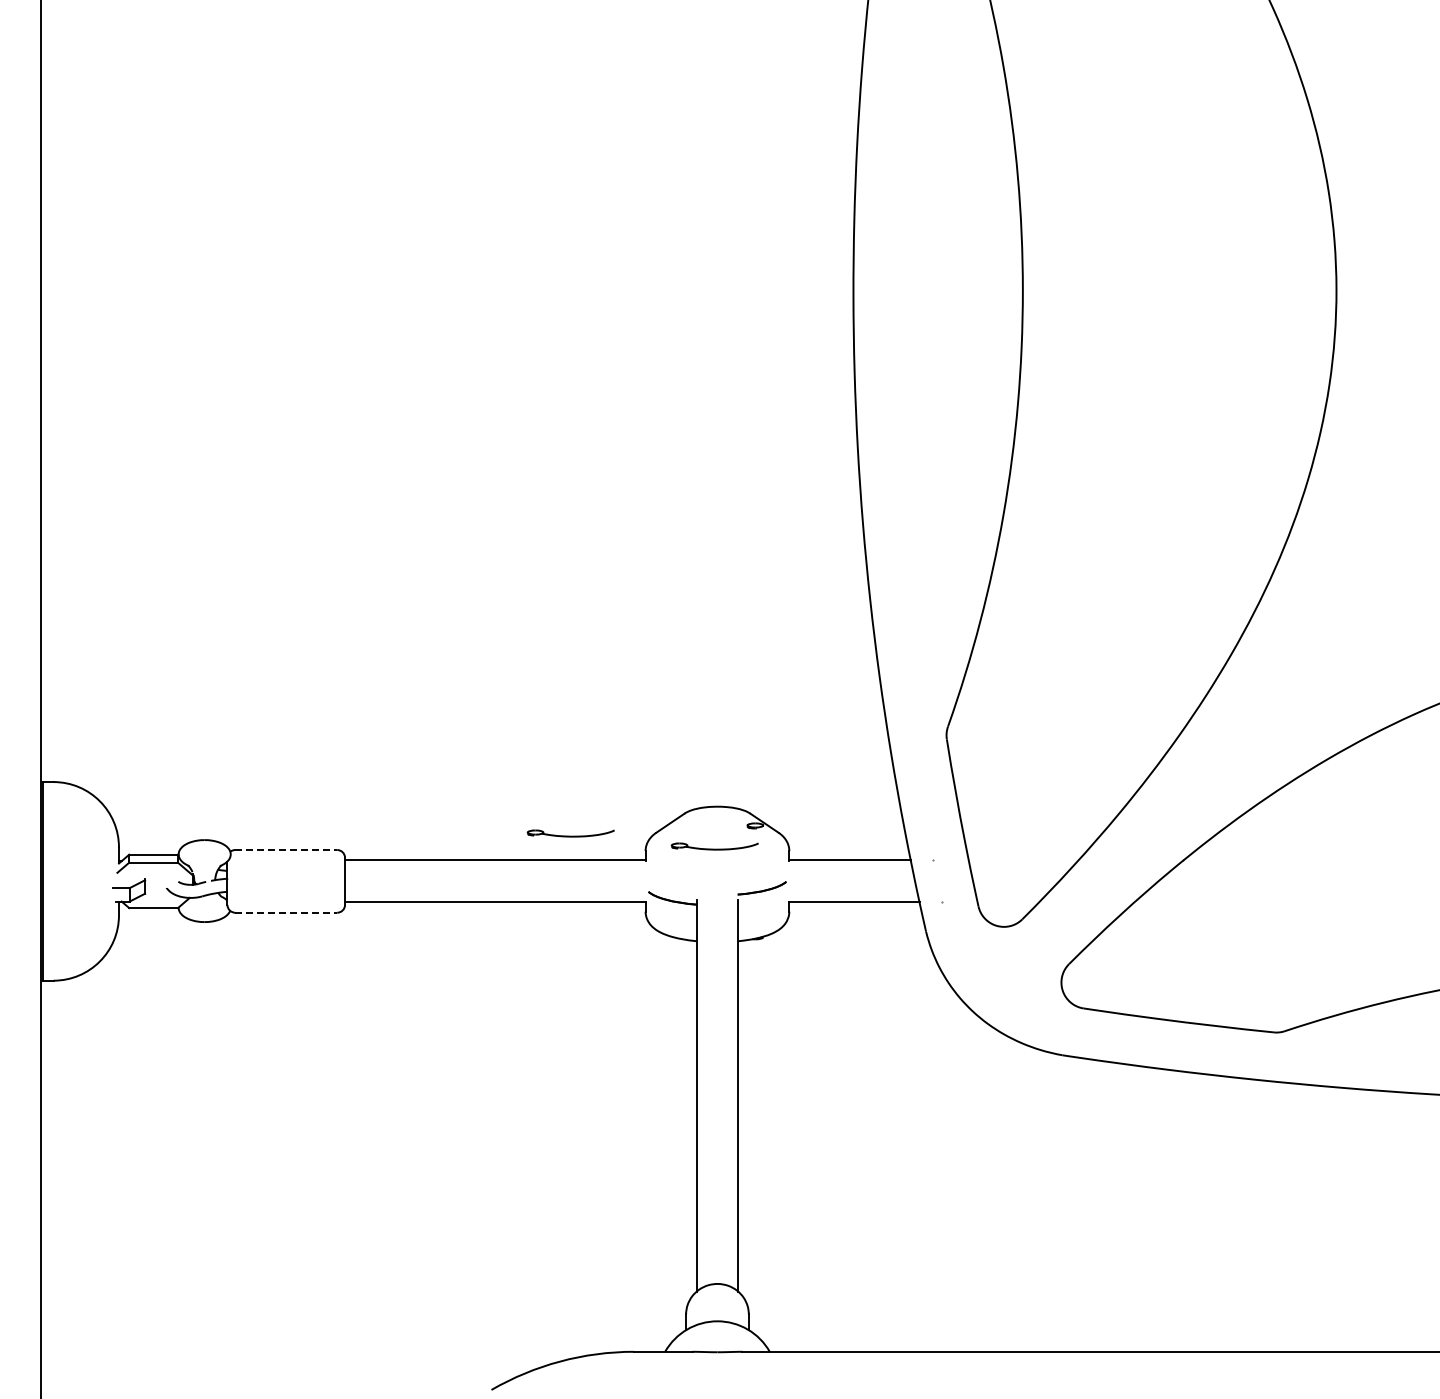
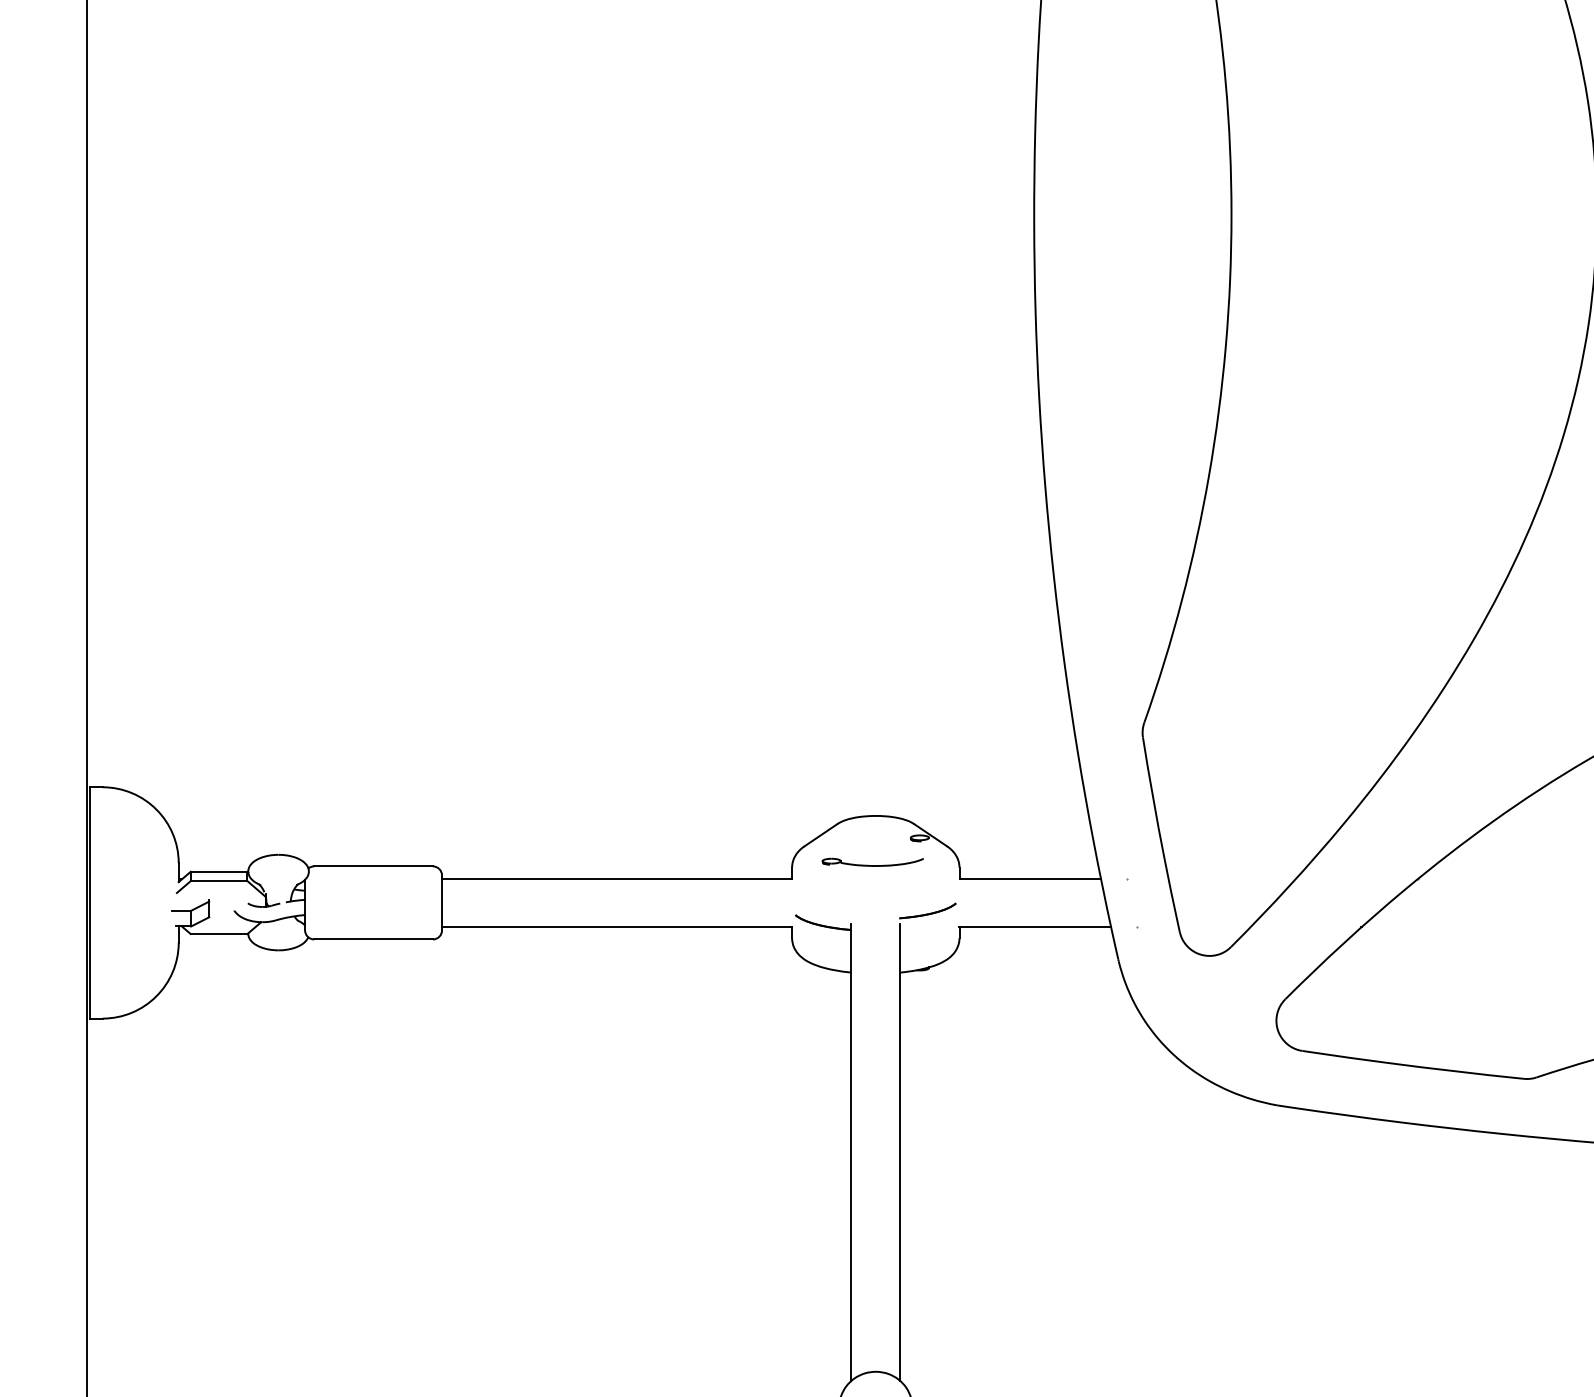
part: (570, 833) -> (704, 847), removed
line: (286, 850) -> (373, 866), dashed -> solid
line: (286, 912) -> (373, 939), dashed -> solid

